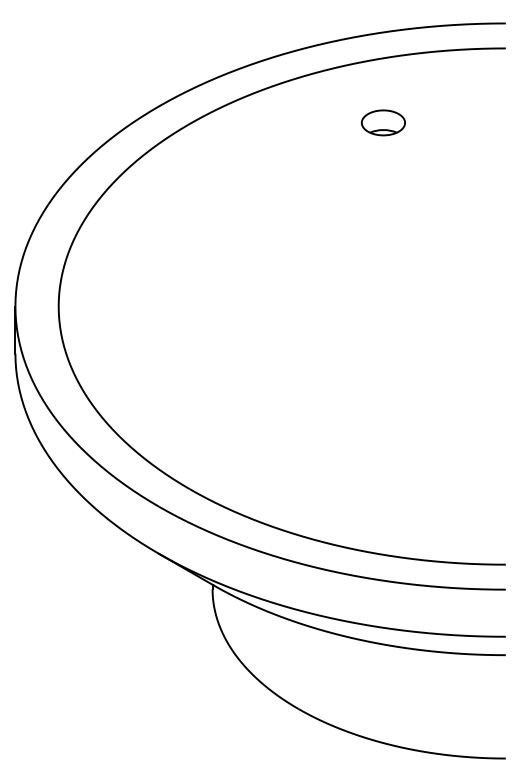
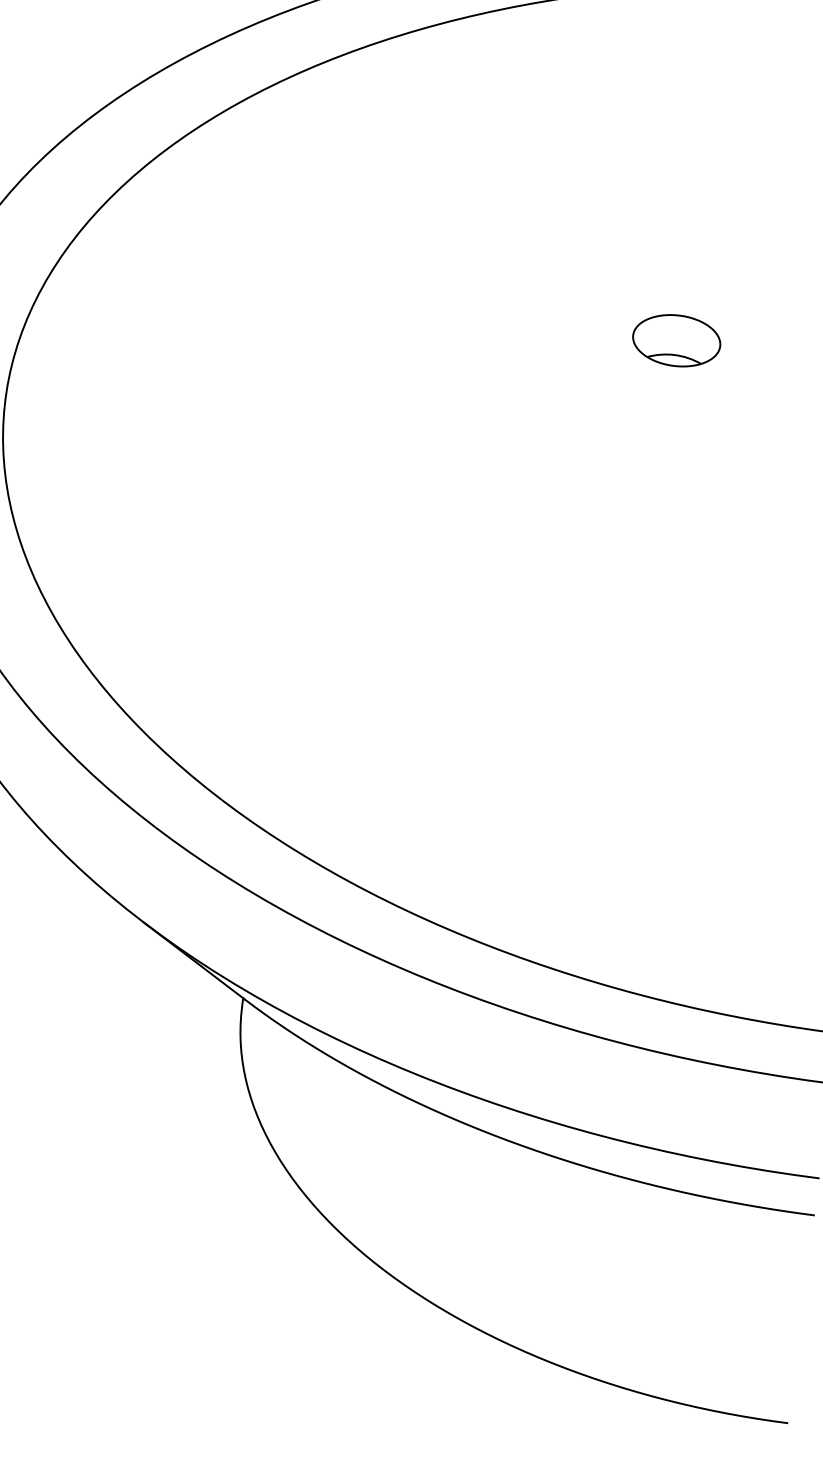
part: (383, 122) -> (676, 339), moved

